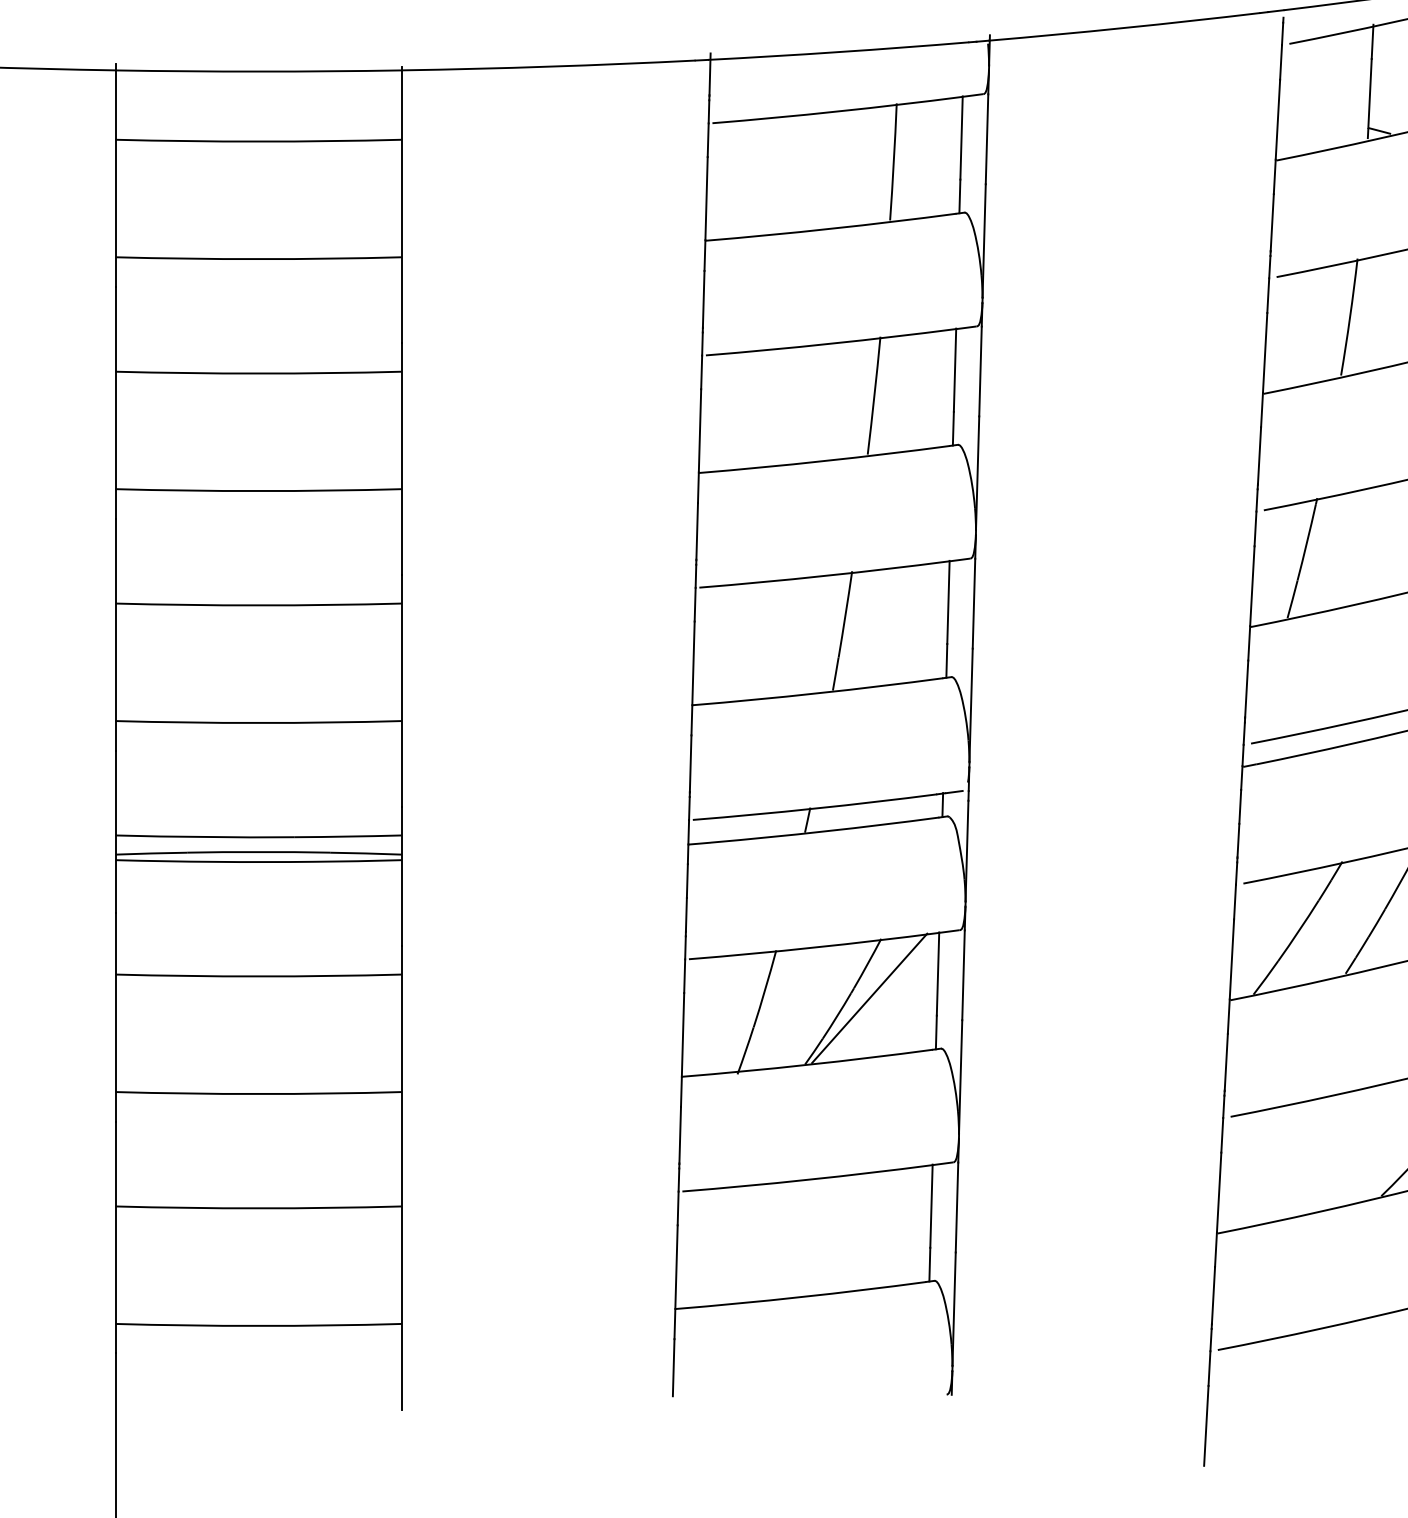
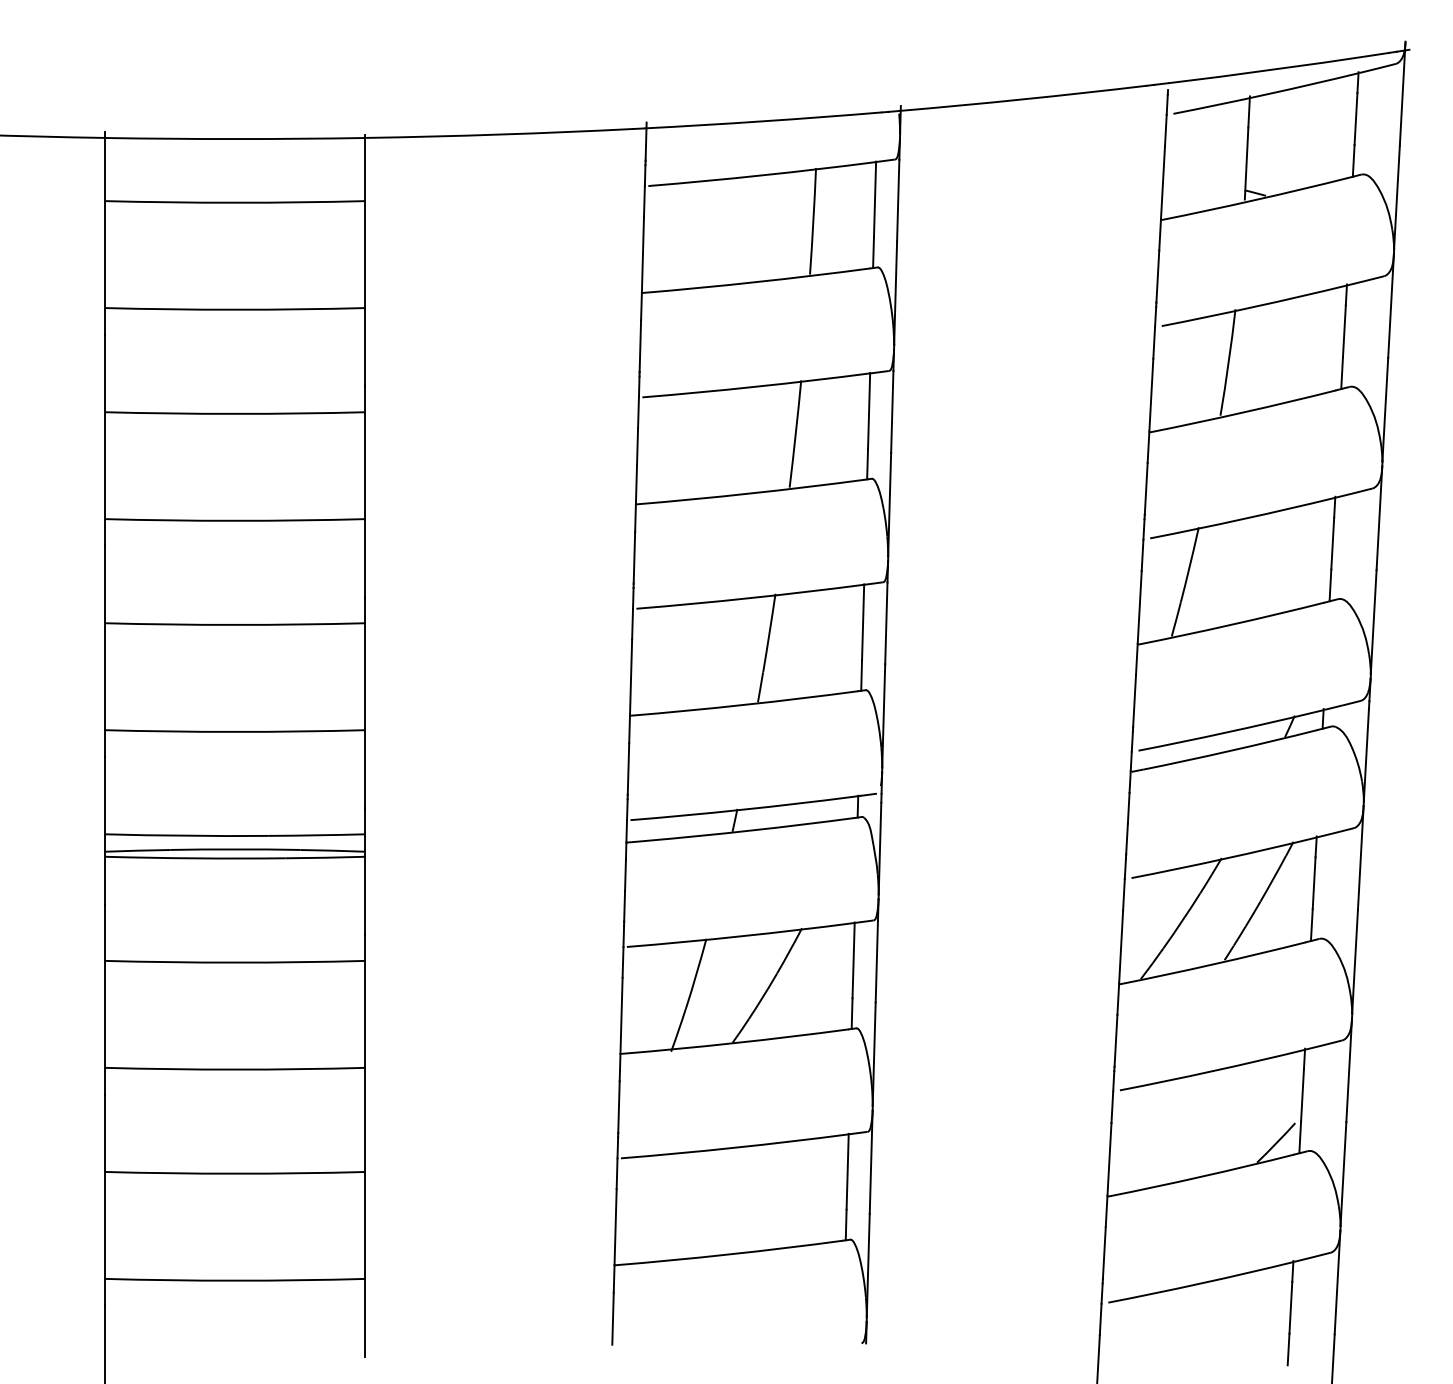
line: (869, 998) -> (791, 982), removed

